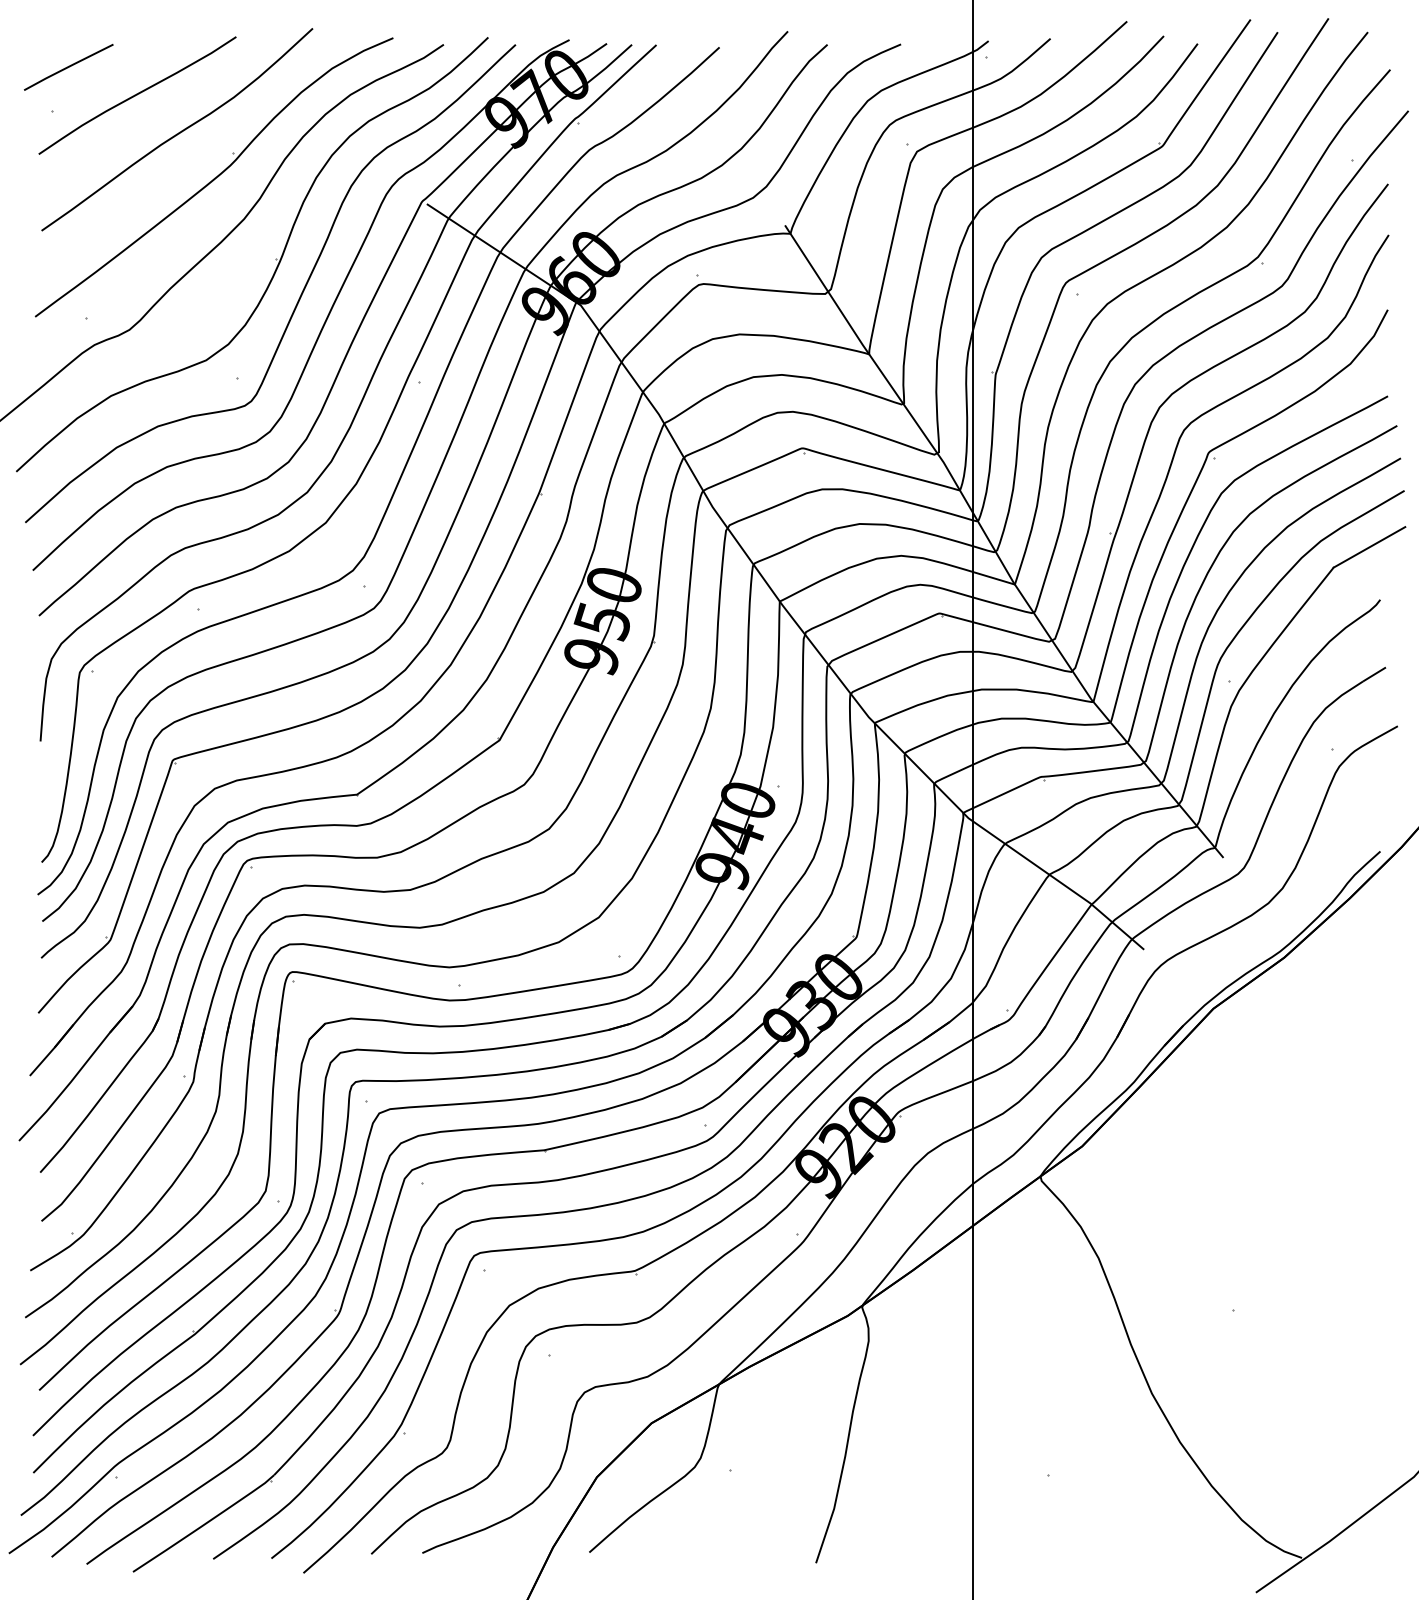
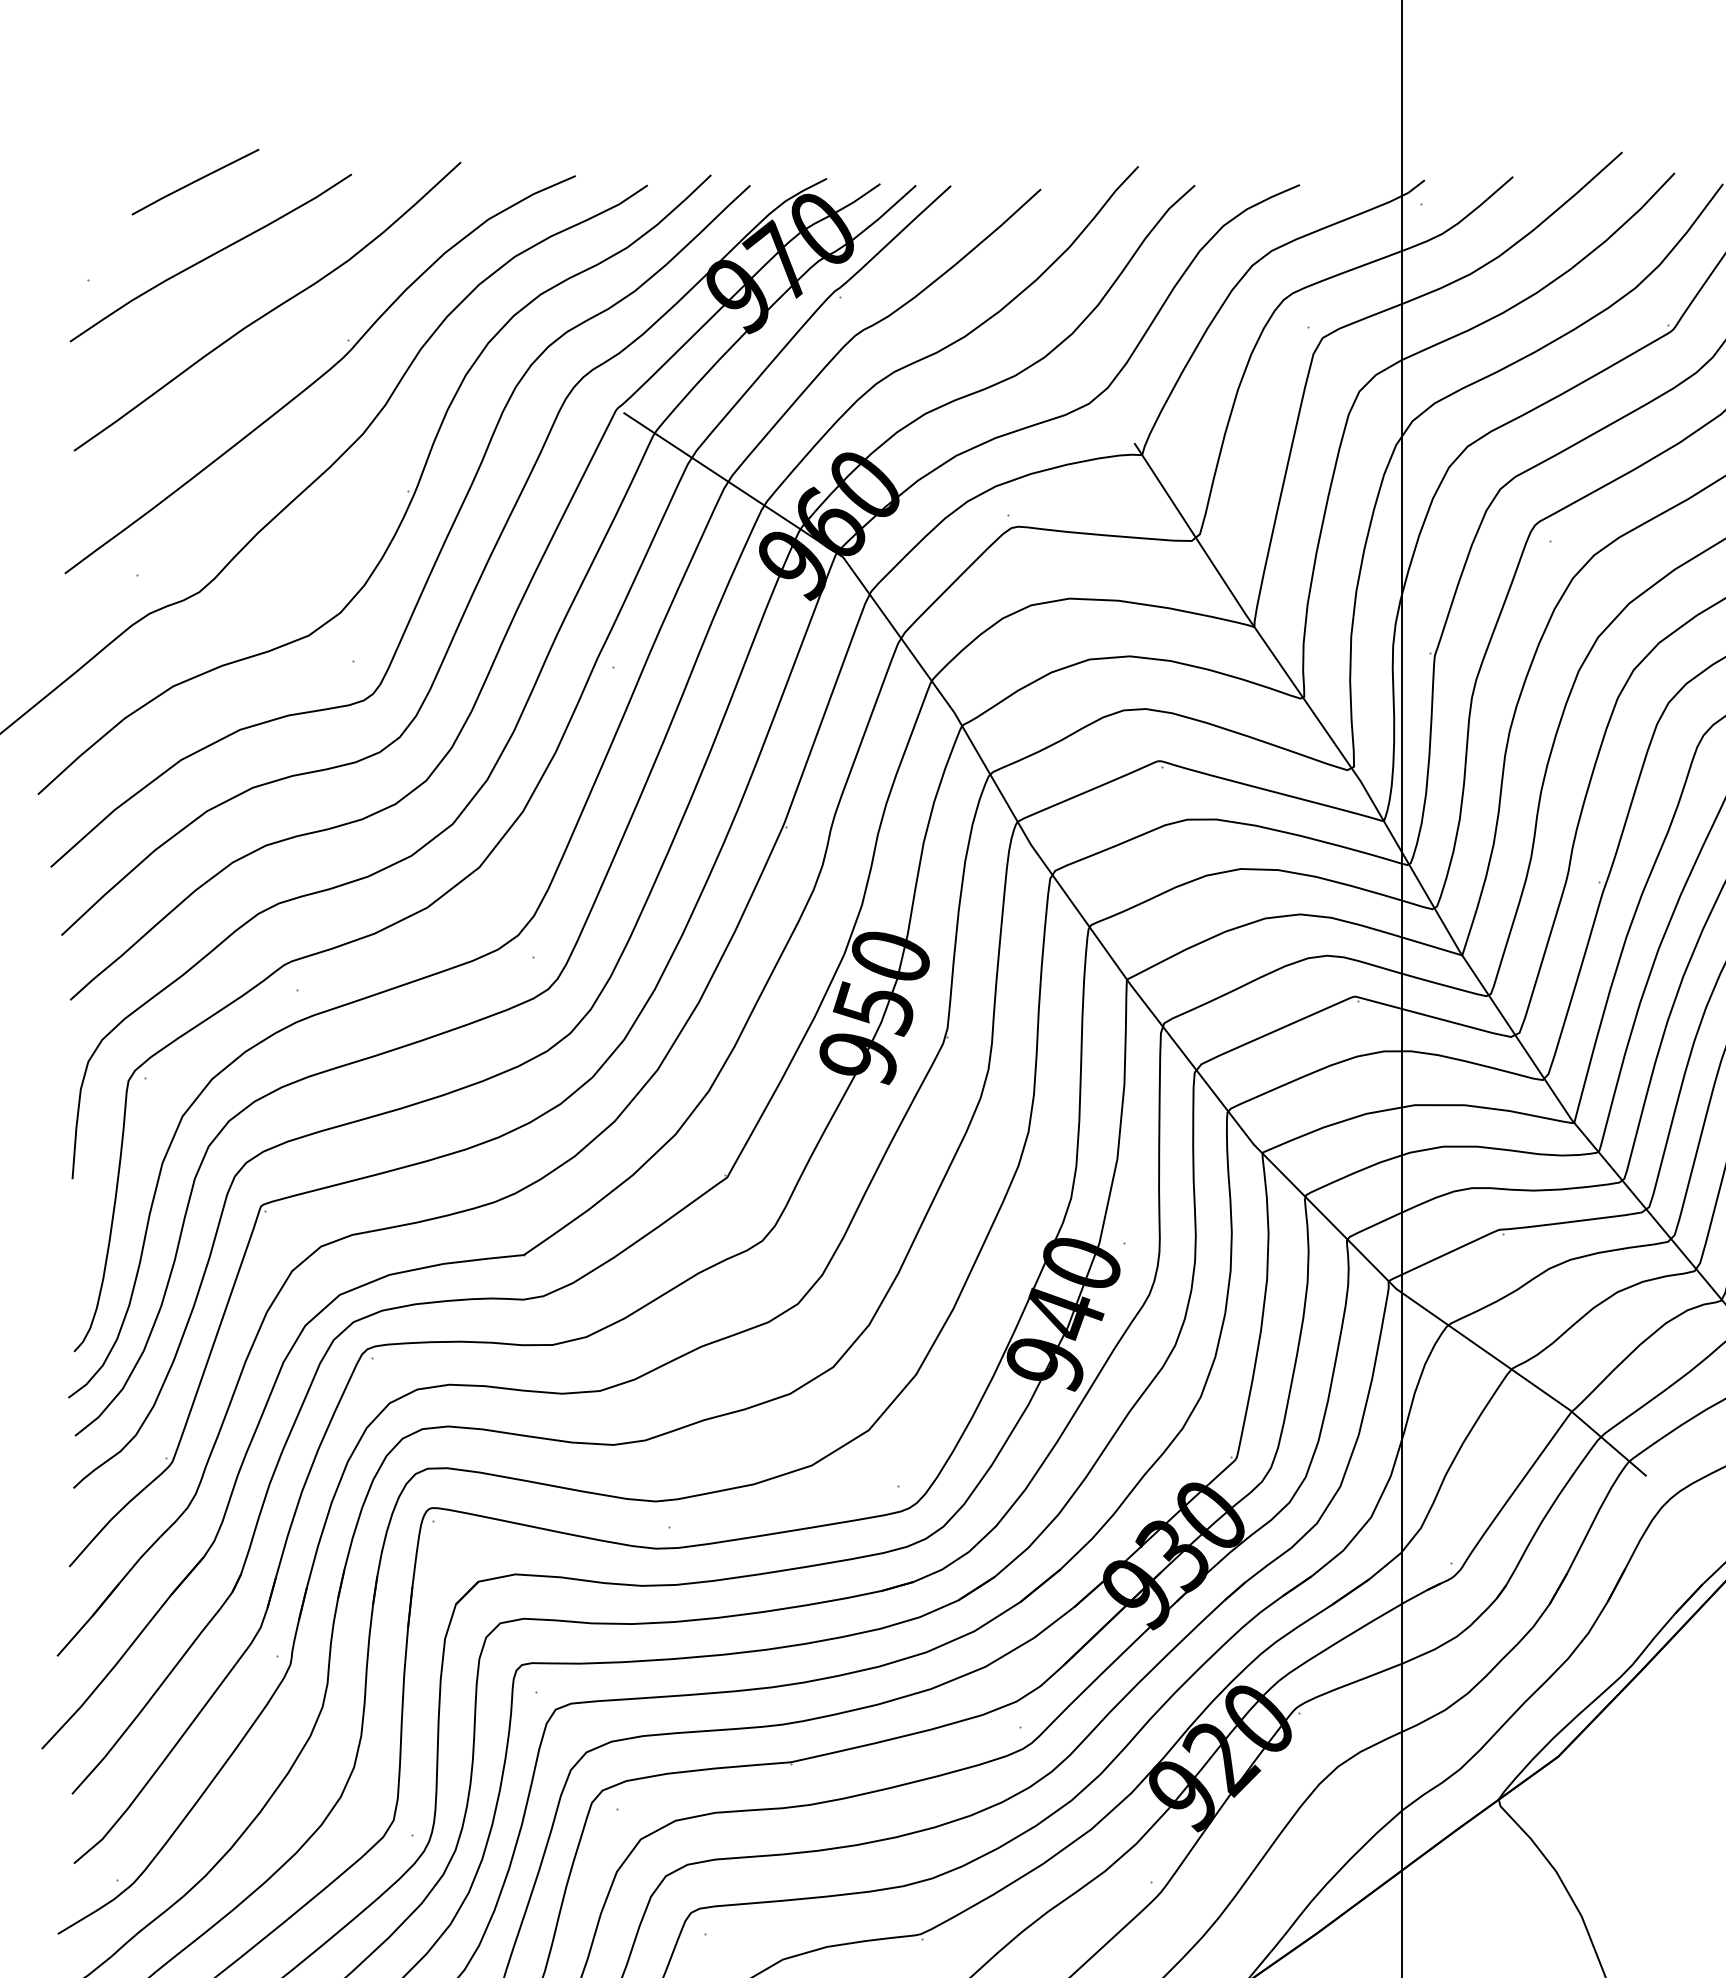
line: (68, 67) -> (195, 182), moved

